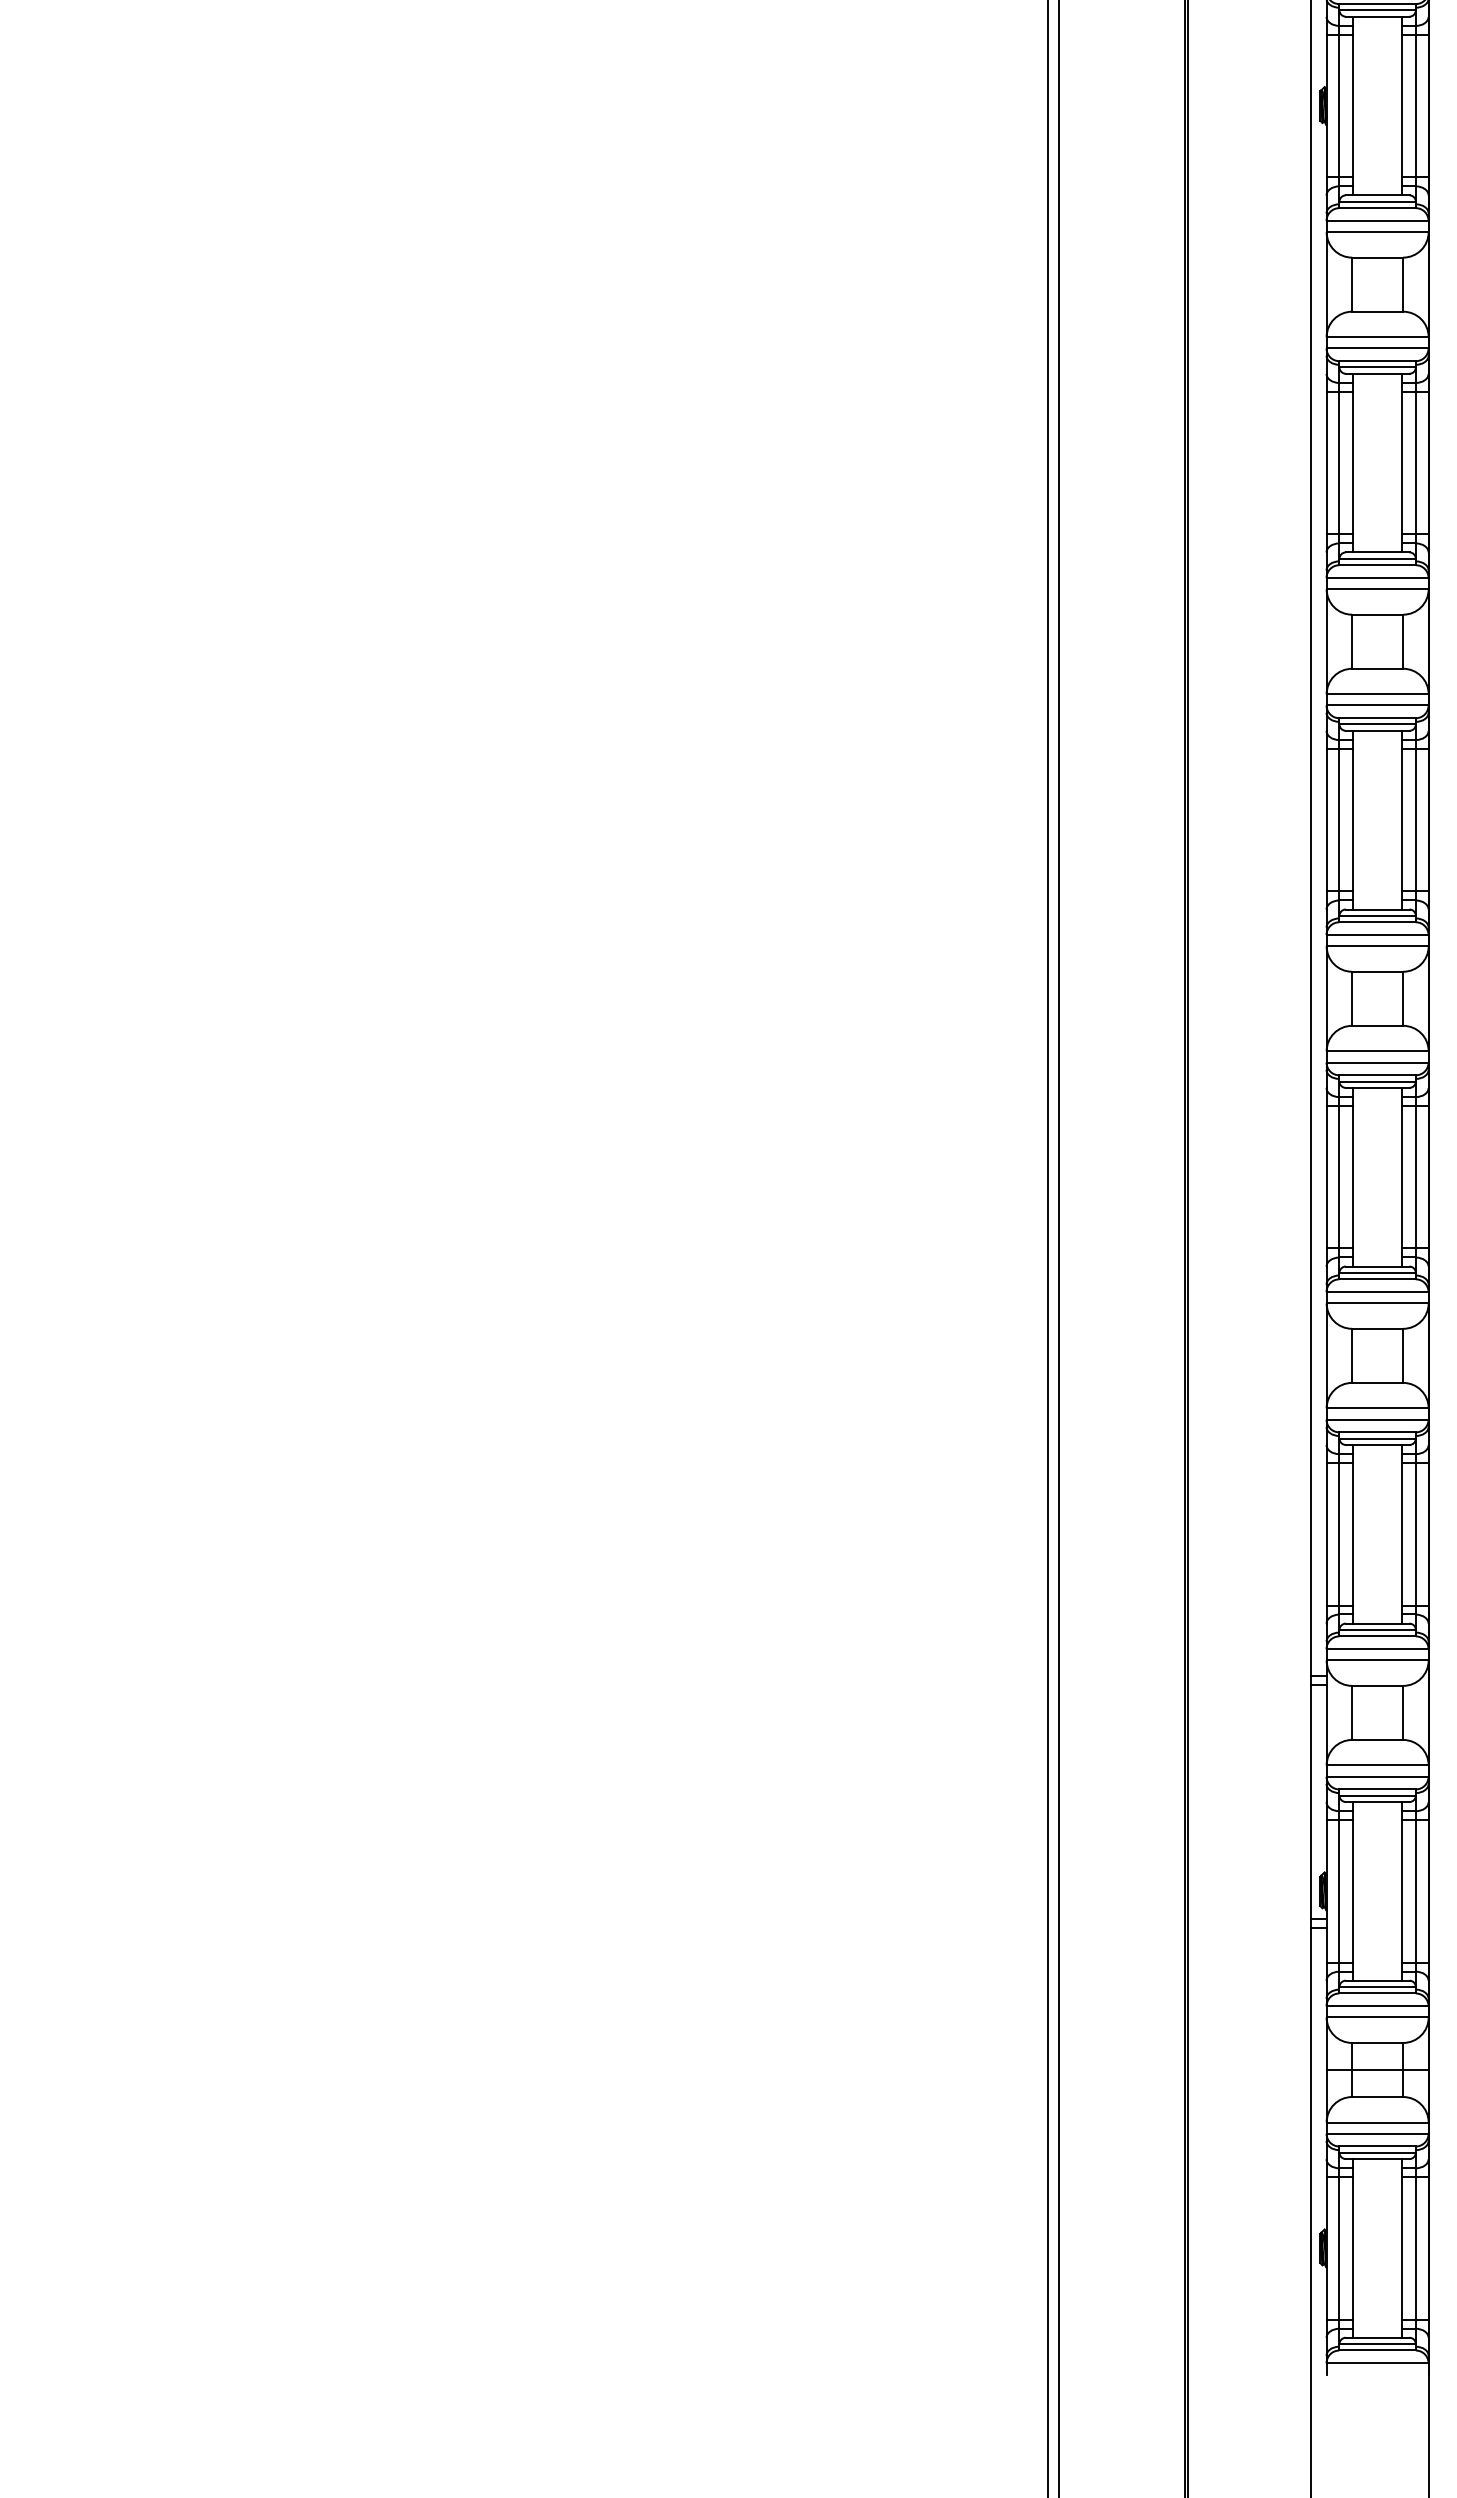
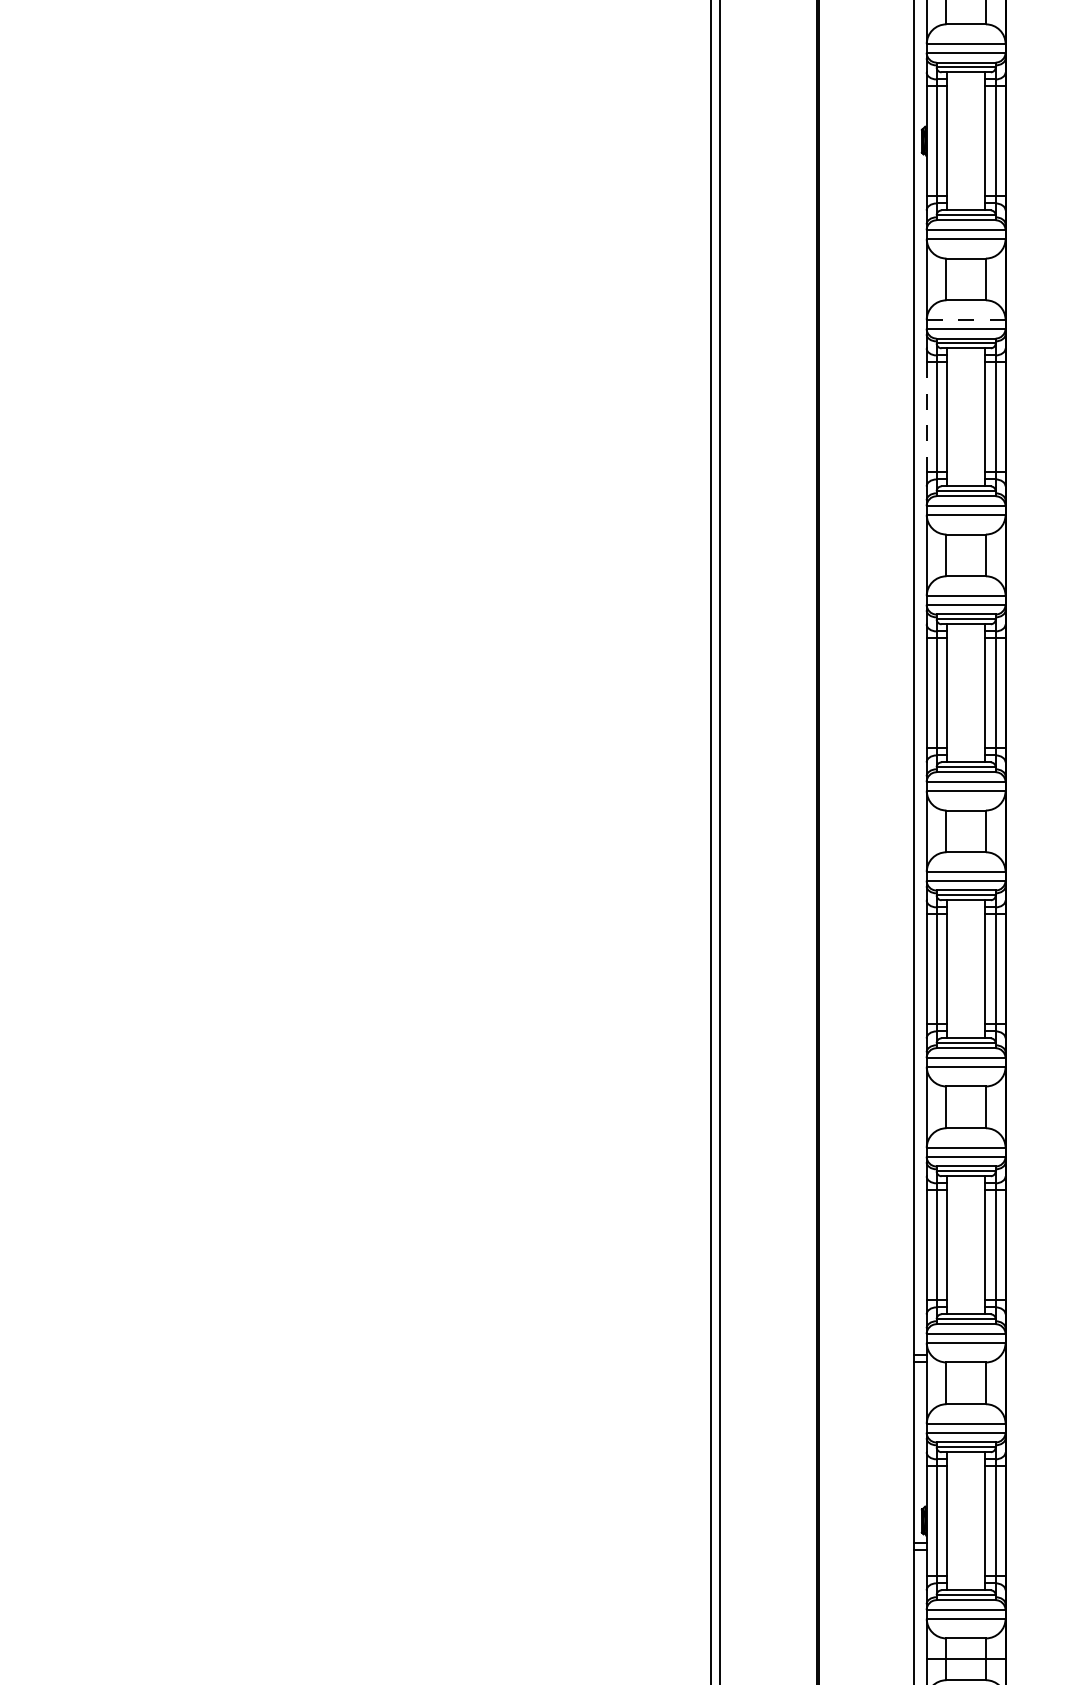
line: (1377, 337) -> (966, 320), solid -> dashed
line: (1326, 463) -> (926, 417), solid -> dashed

